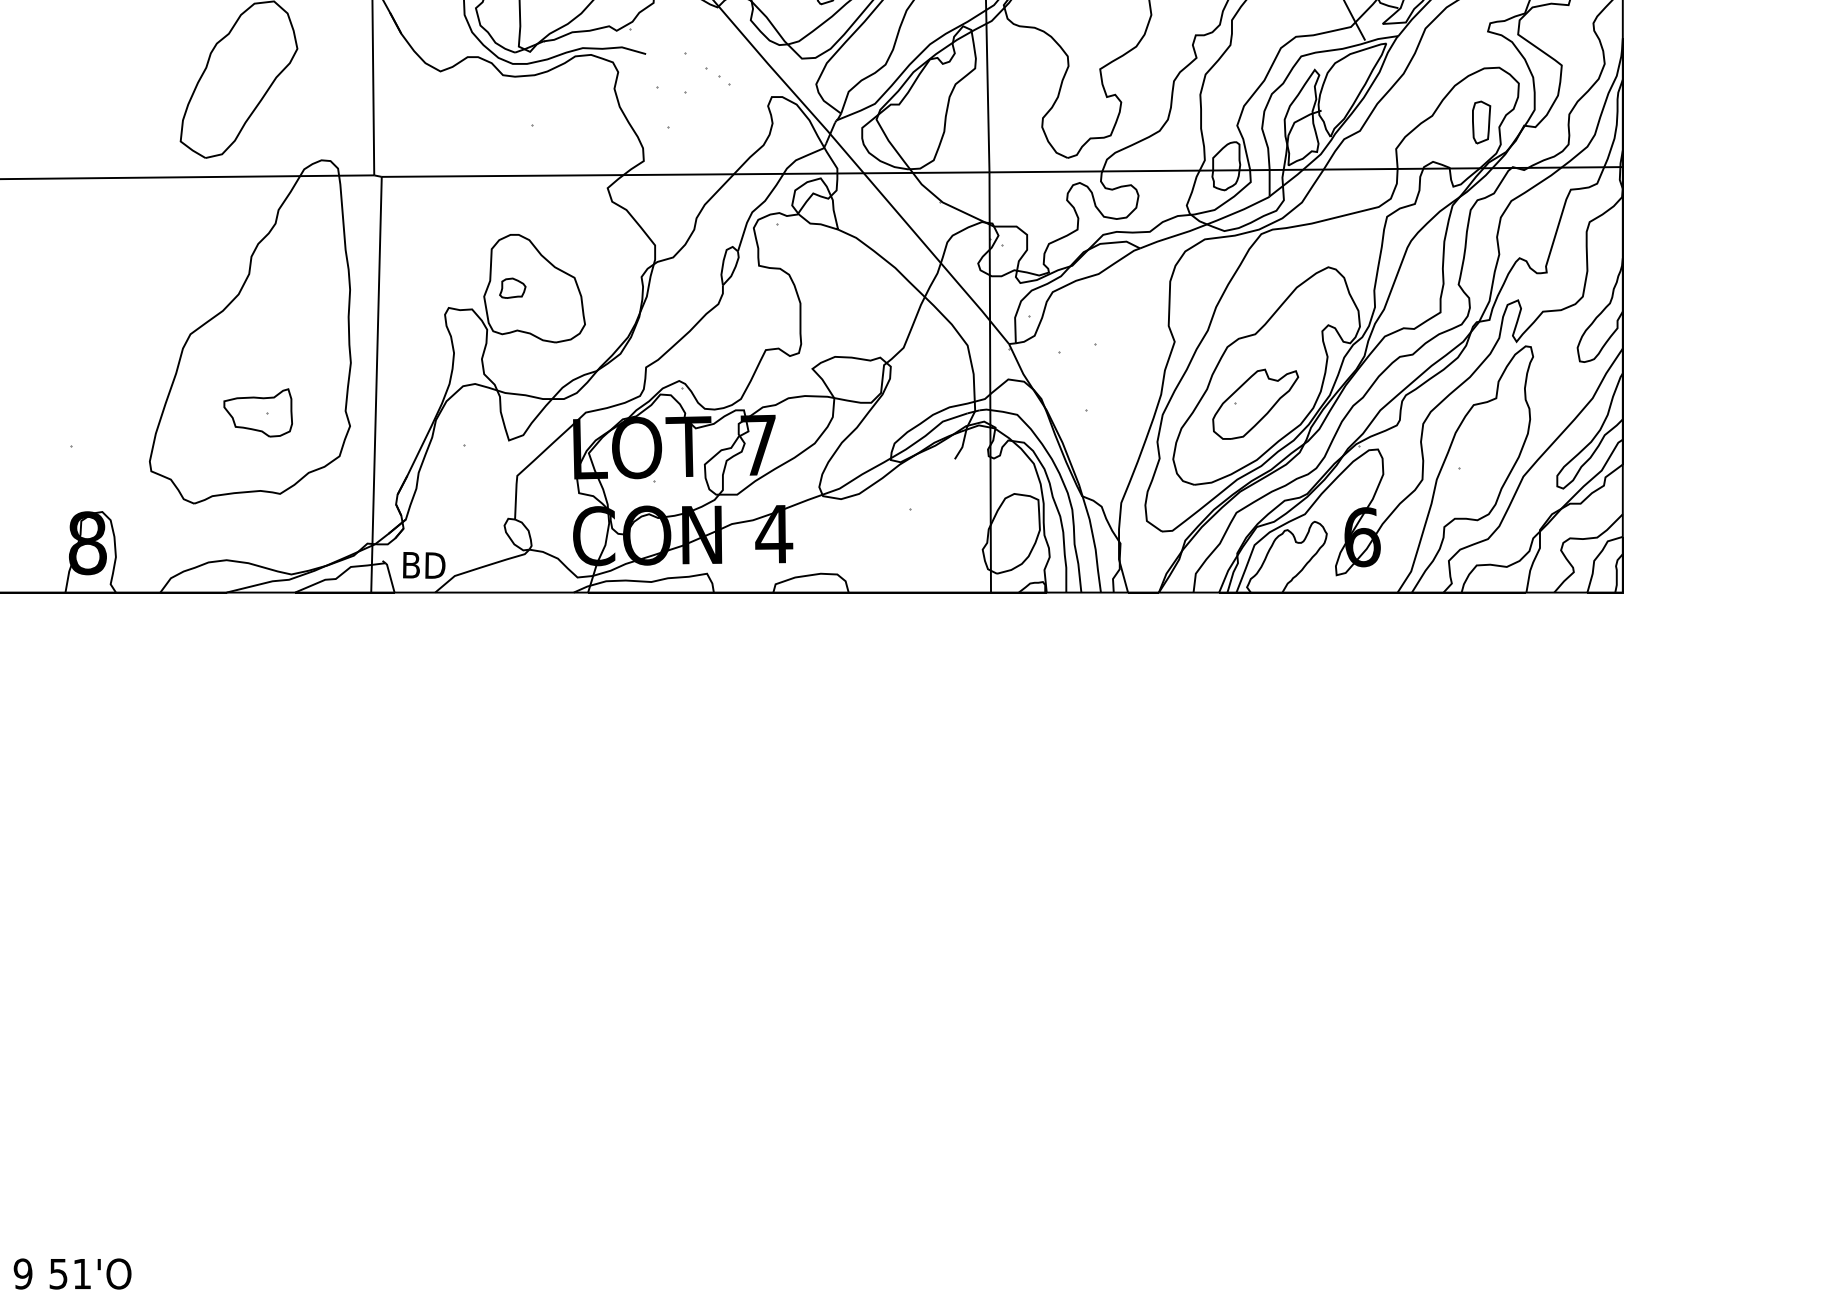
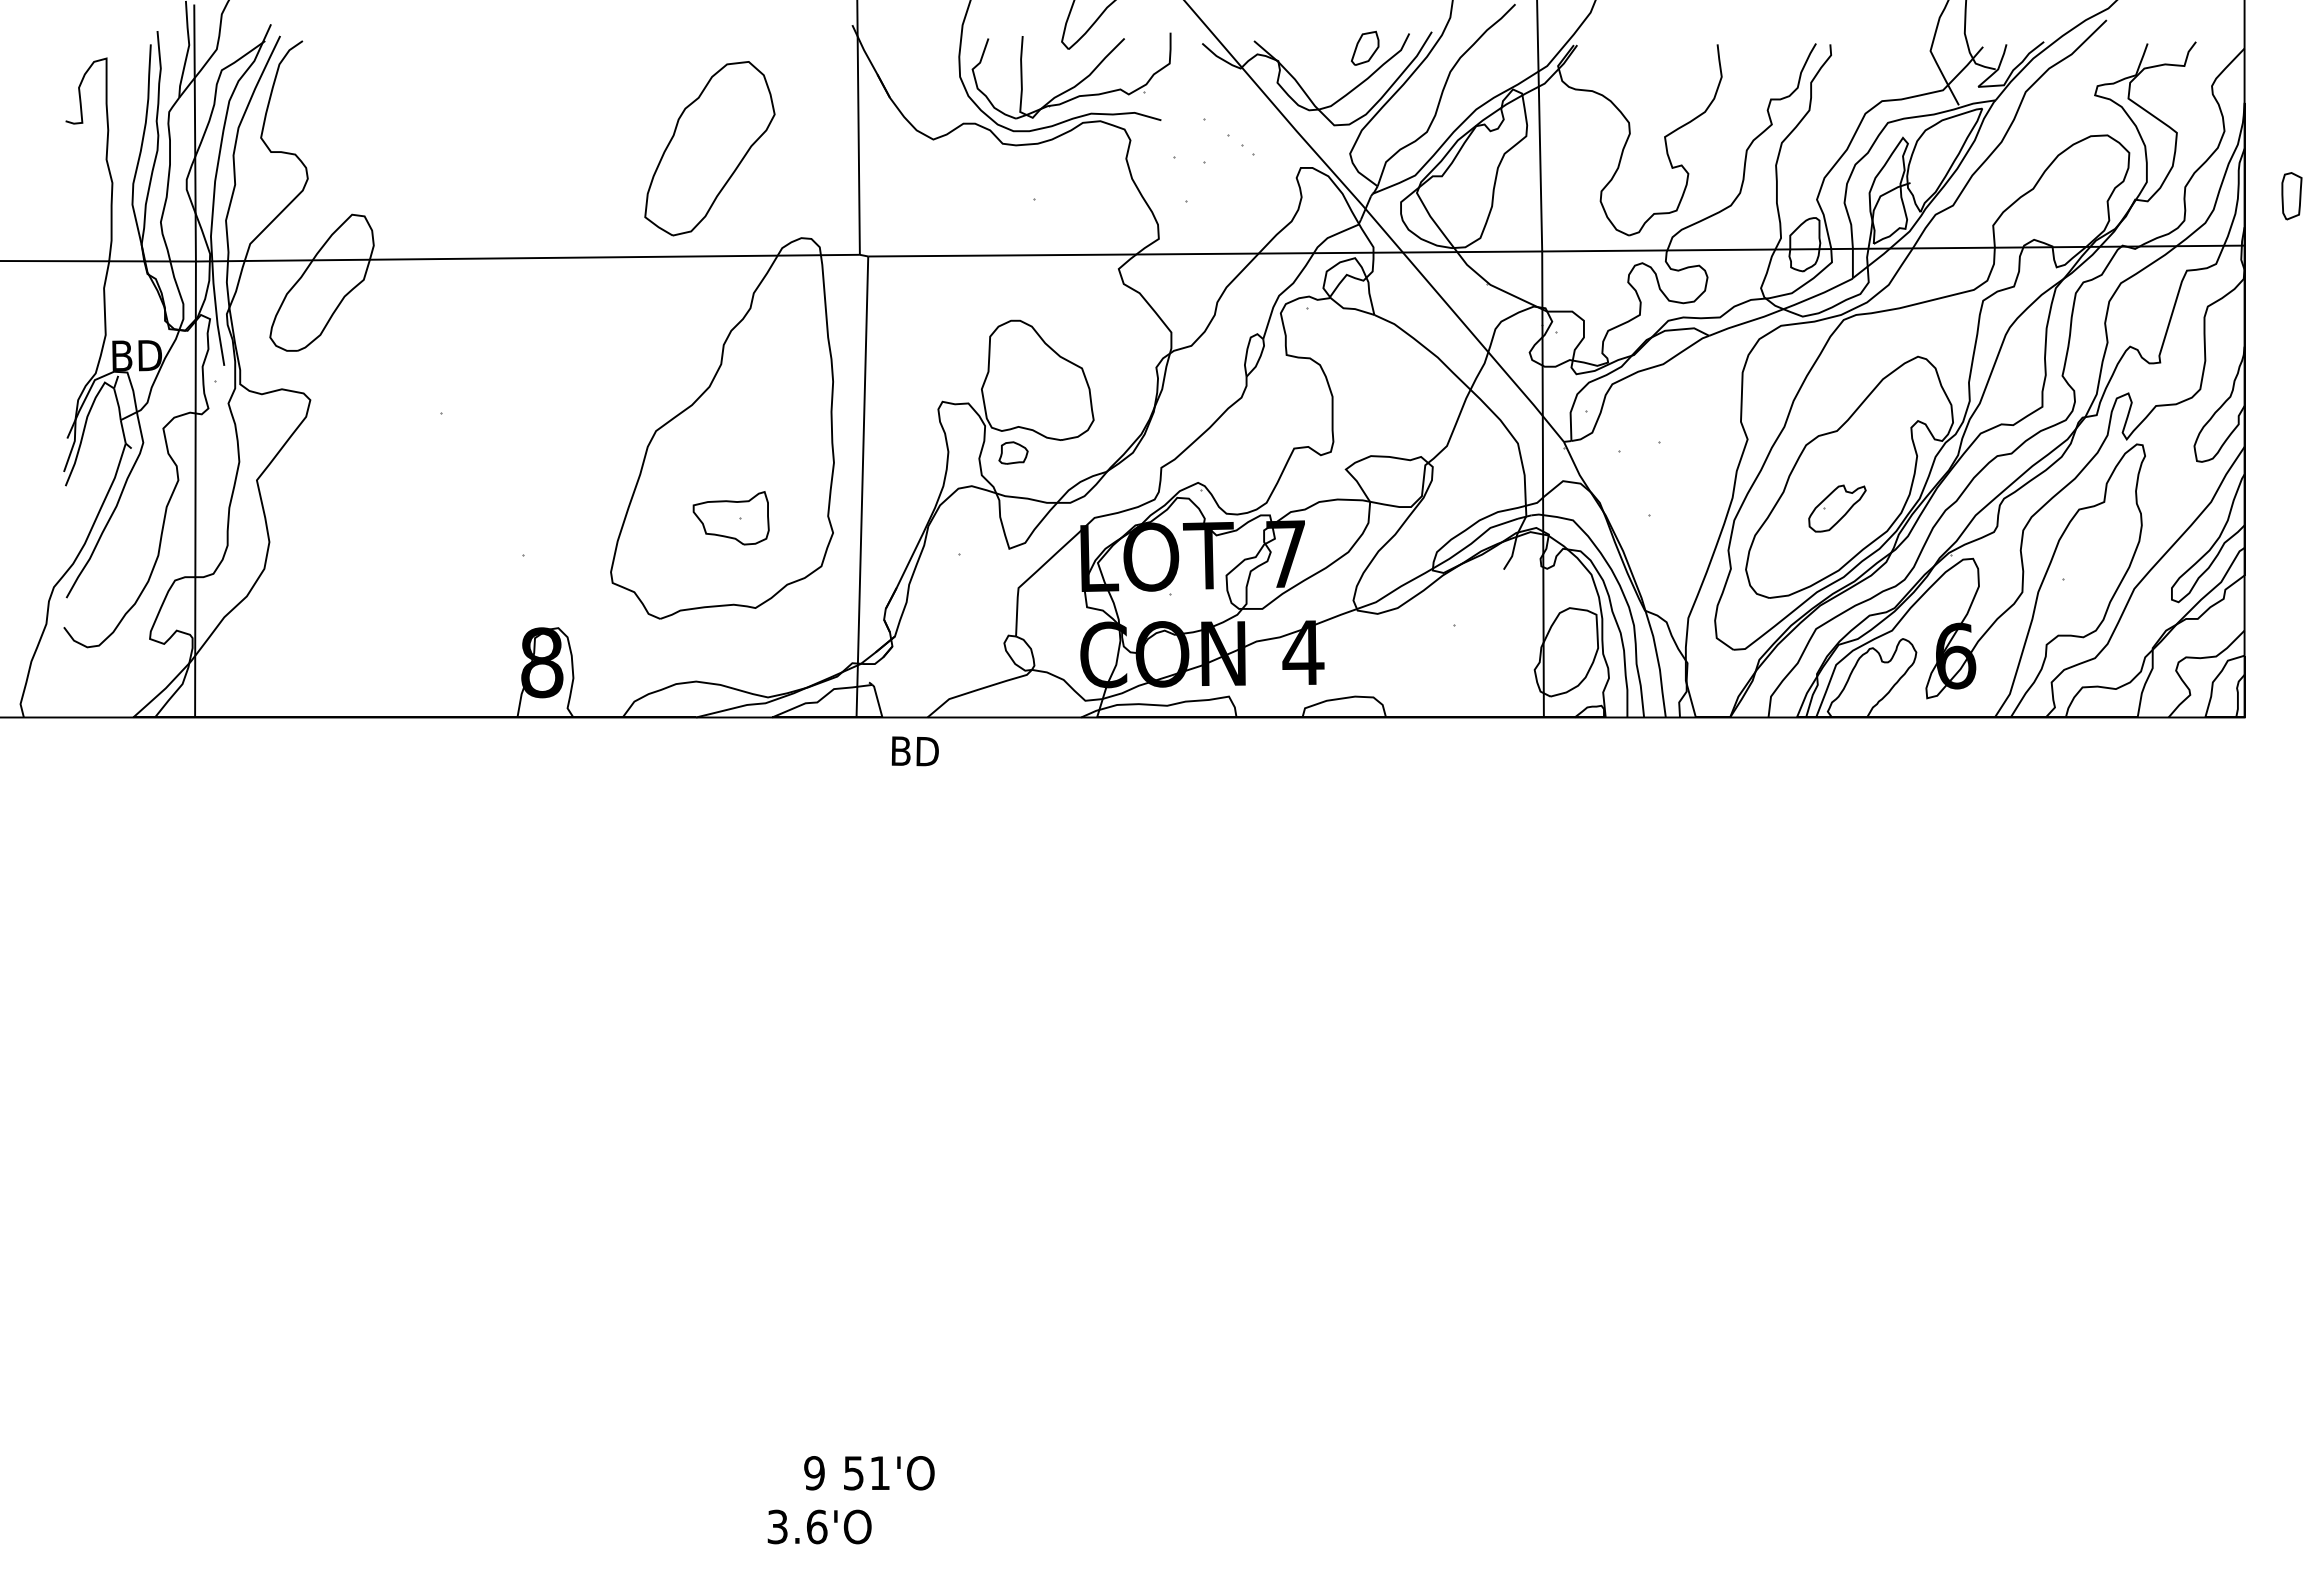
part: (1481, 122) -> (2291, 196), moved
part: (512, 287) -> (1013, 452), moved
part: (1255, 404) -> (1837, 508), size x0.6
text: (423, 565) -> (914, 751), moved
text: (72, 1274) -> (869, 1473), moved

